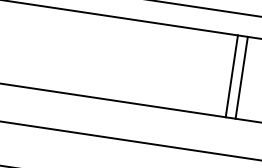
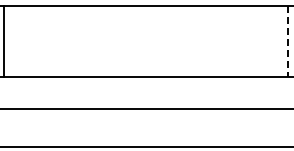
line: (231, 75) -> (279, 40), removed
line: (242, 78) -> (288, 41), solid -> dashed

